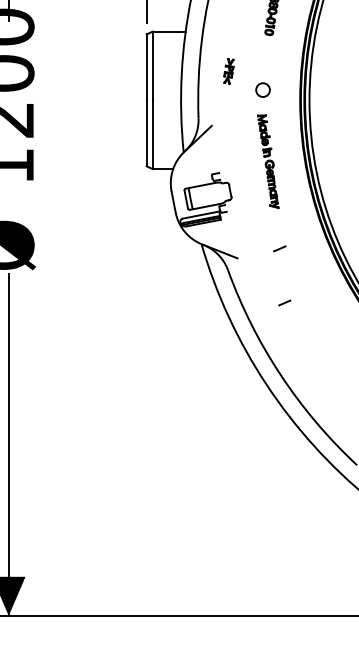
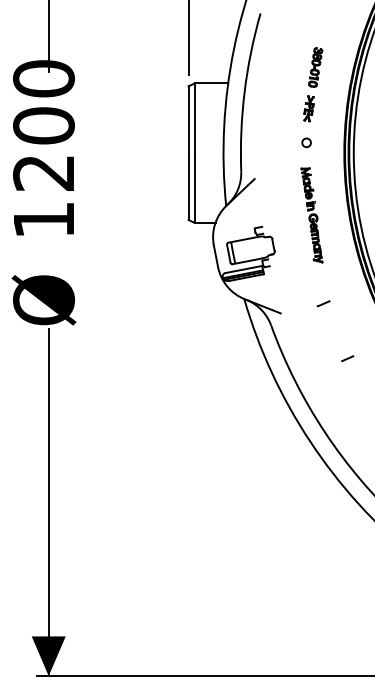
part: (228, 71) -> (308, 108), moved
circle: (262, 89) -> (306, 142), size x0.62
line: (284, 302) -> (347, 358), moved

